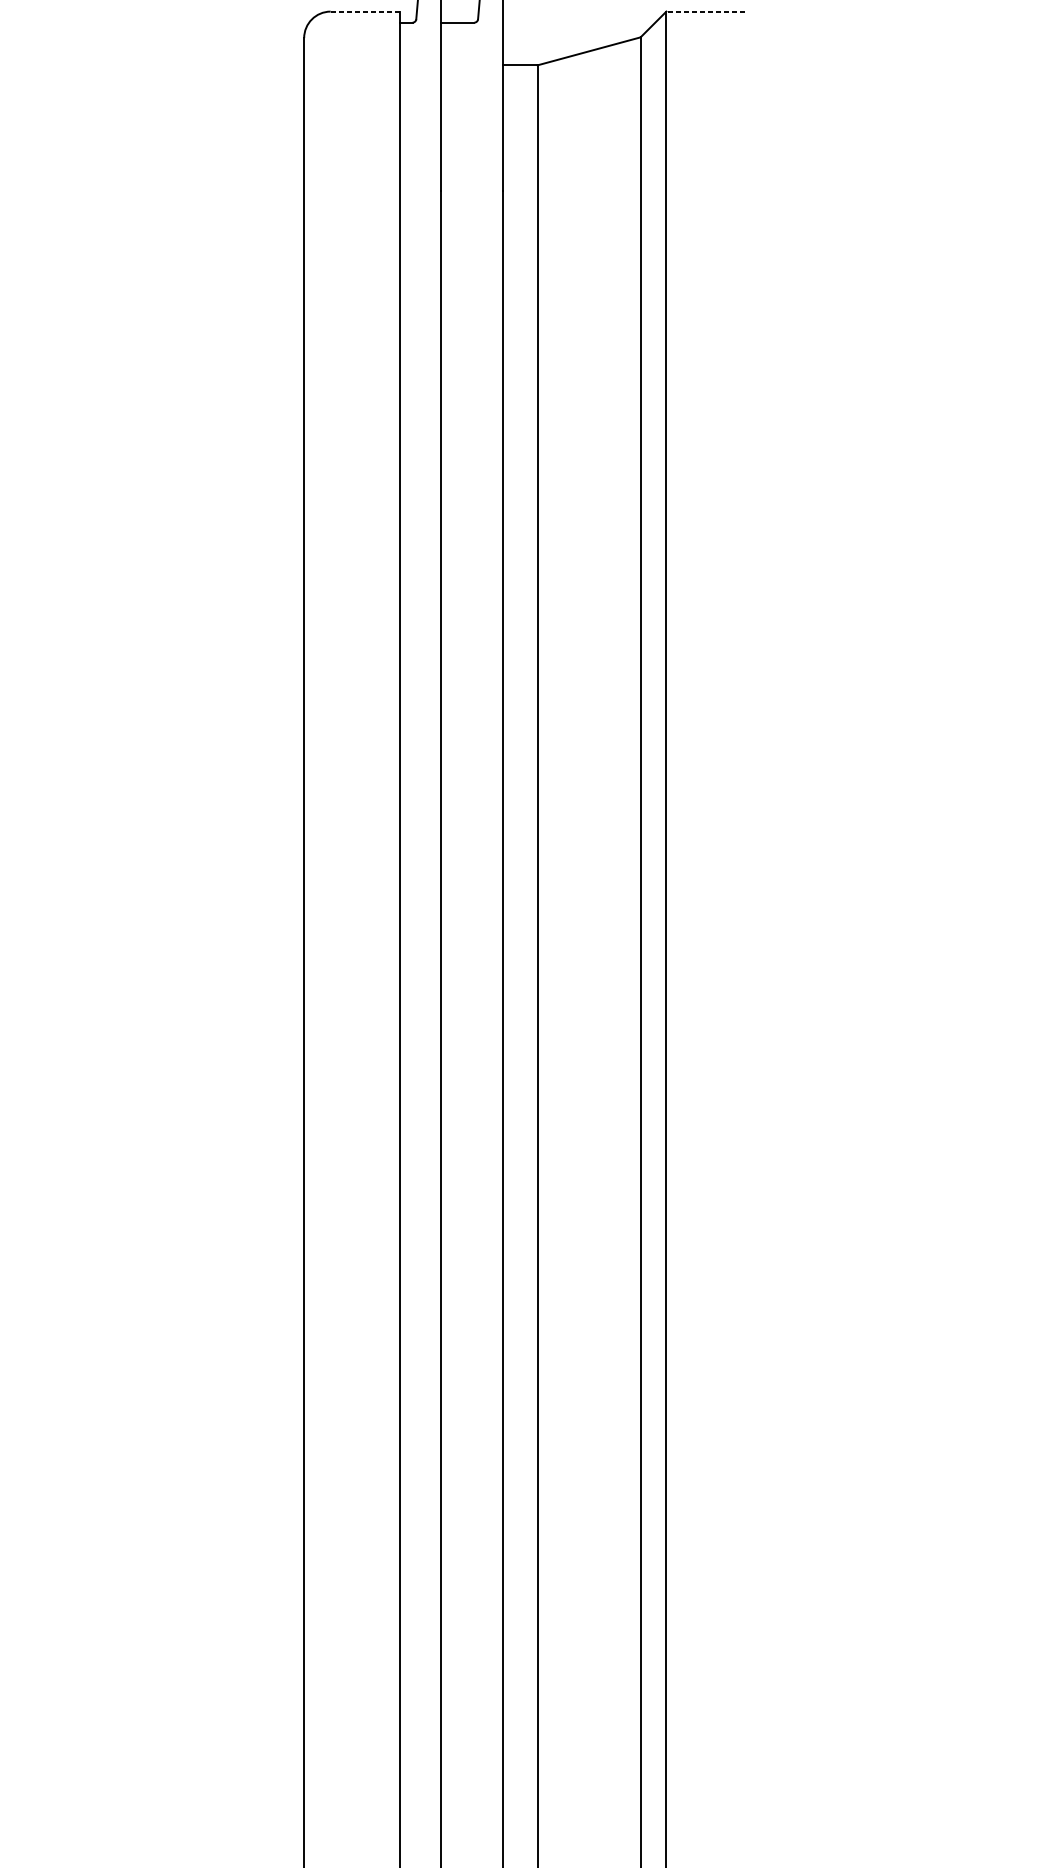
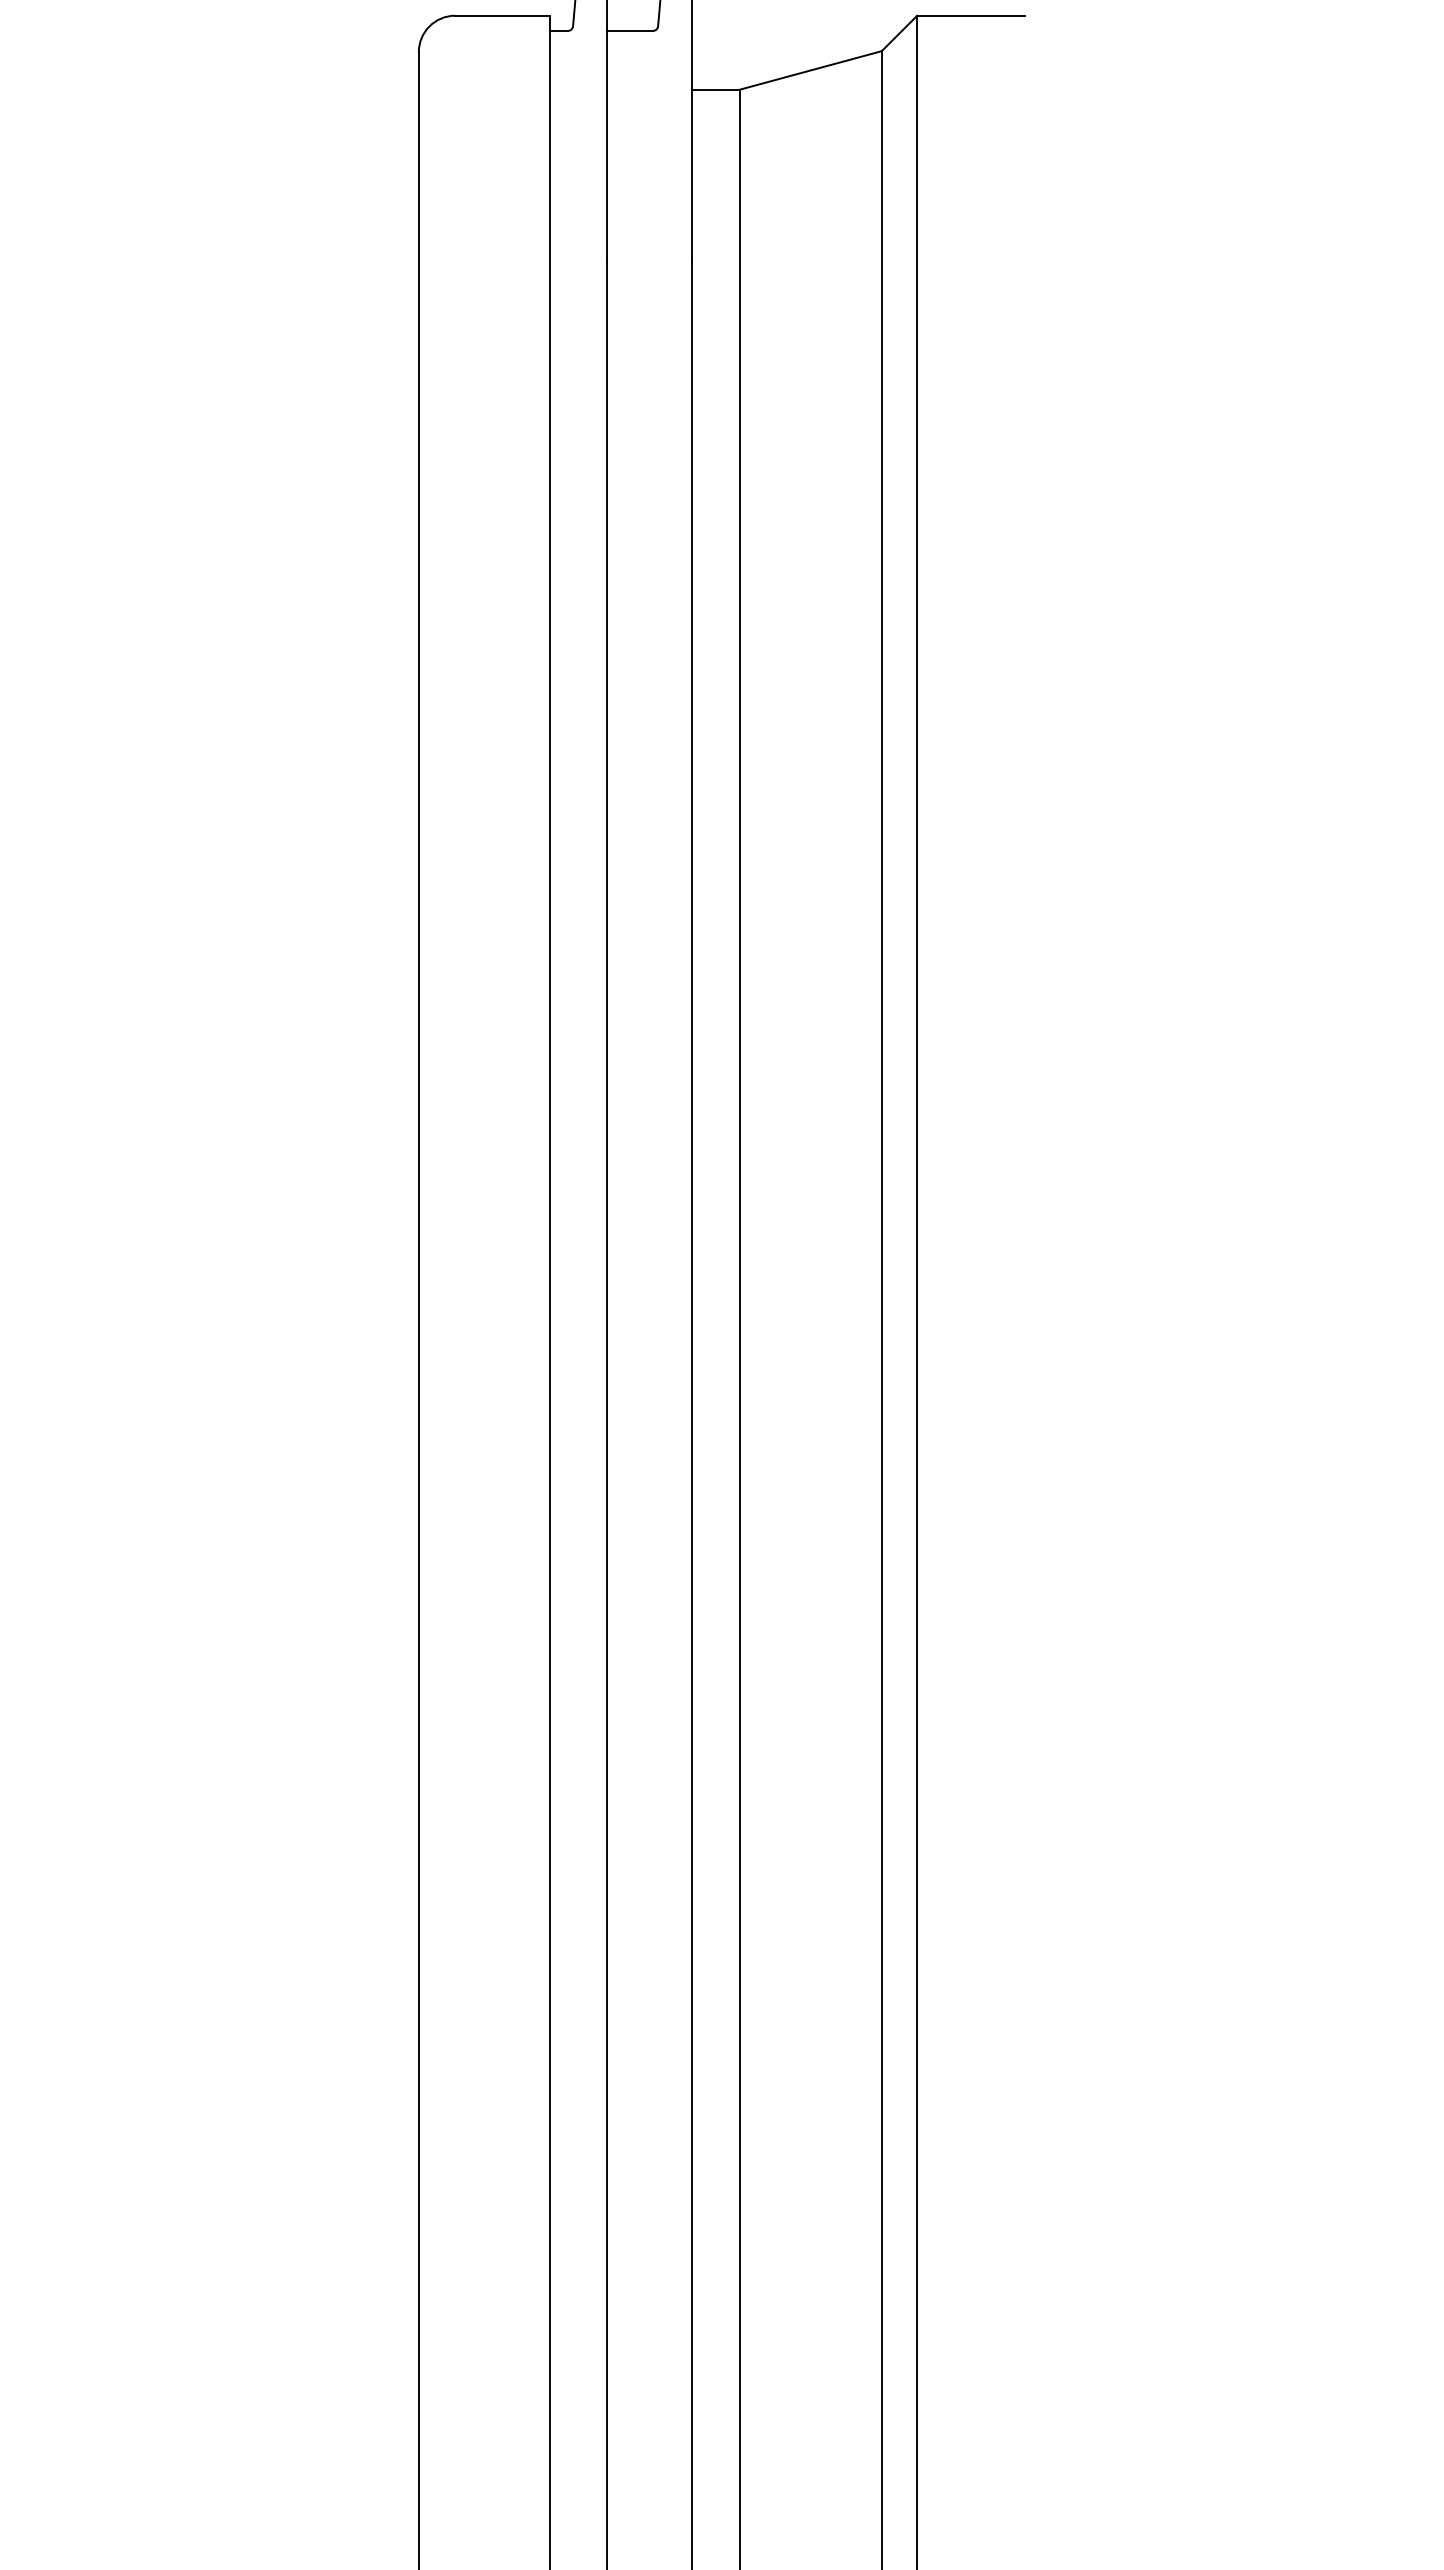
line: (364, 11) -> (502, 15), dashed -> solid
line: (705, 11) -> (971, 15), dashed -> solid

